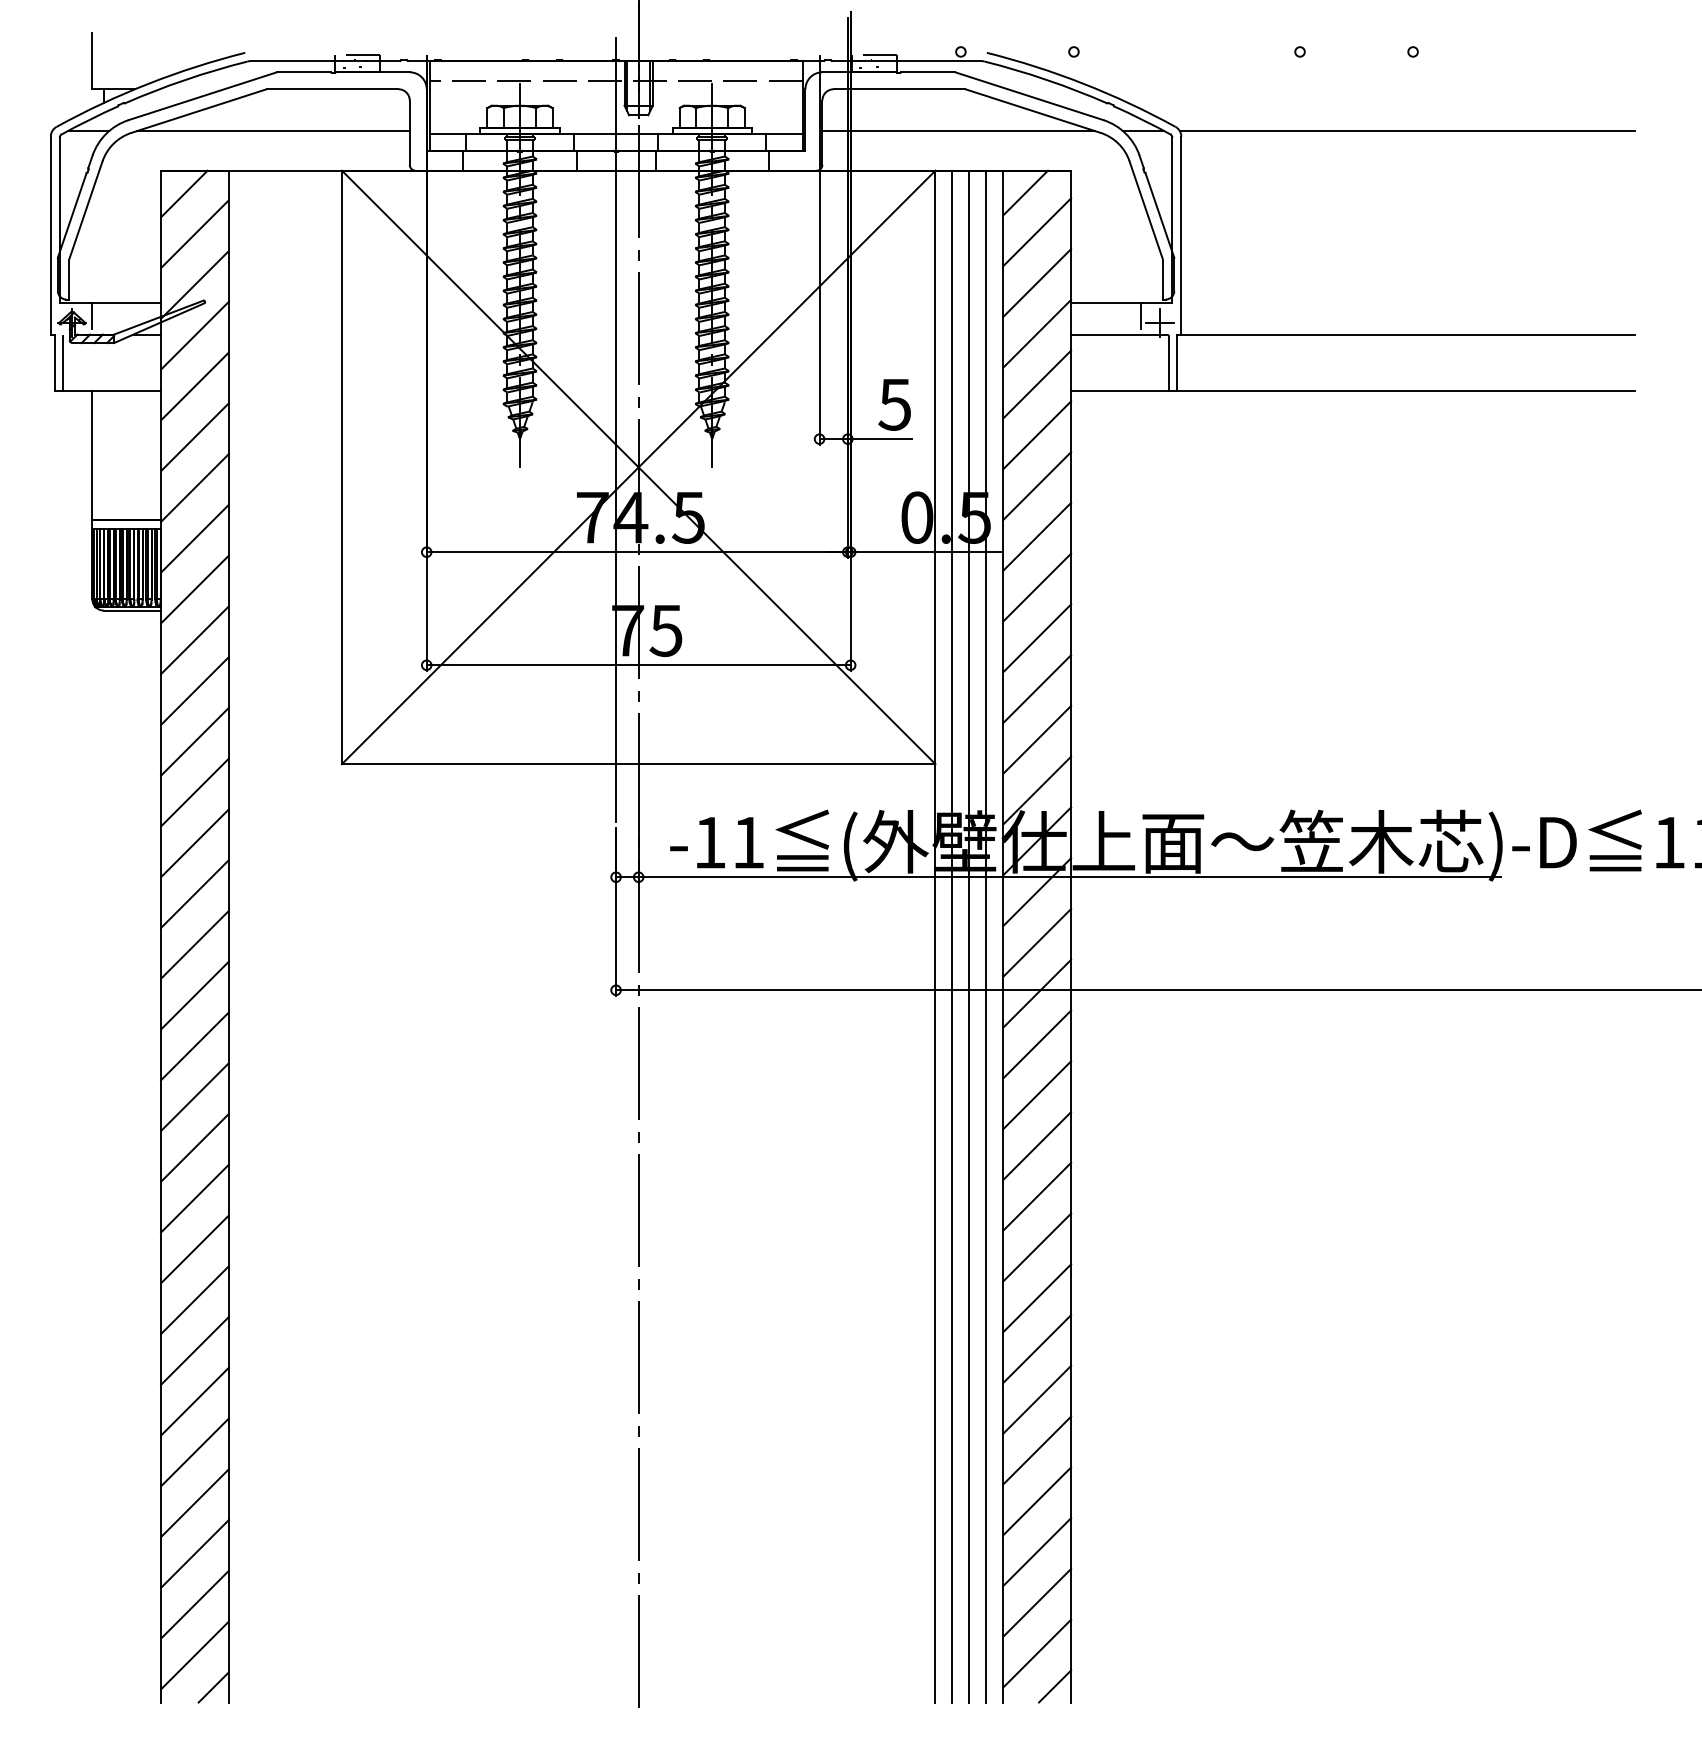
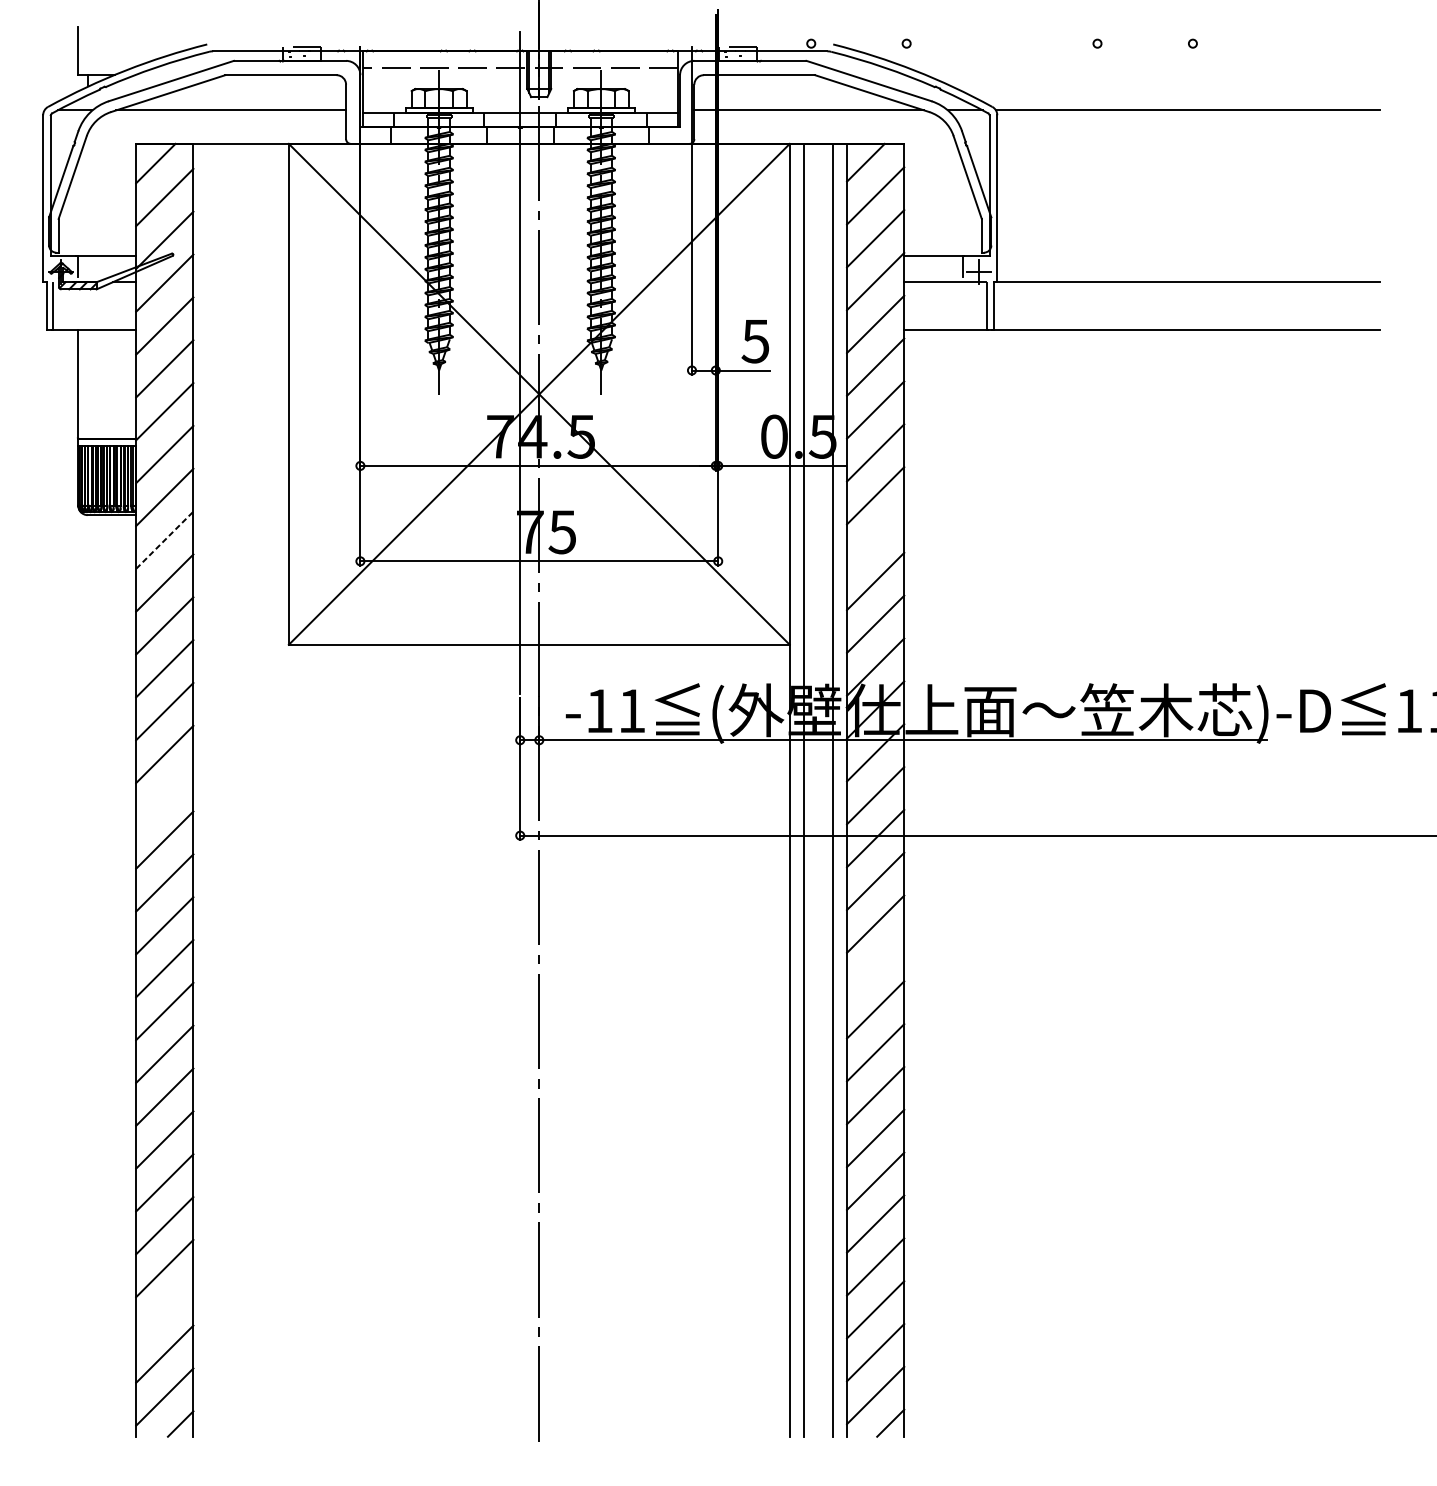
line: (1037, 638) -> (875, 538), removed
line: (194, 640) -> (164, 540), solid -> dashed
line: (969, 936) -> (818, 790), removed
line: (194, 944) -> (164, 797), removed
line: (1037, 1145) -> (875, 966), removed
line: (194, 1553) -> (164, 1311), removed

